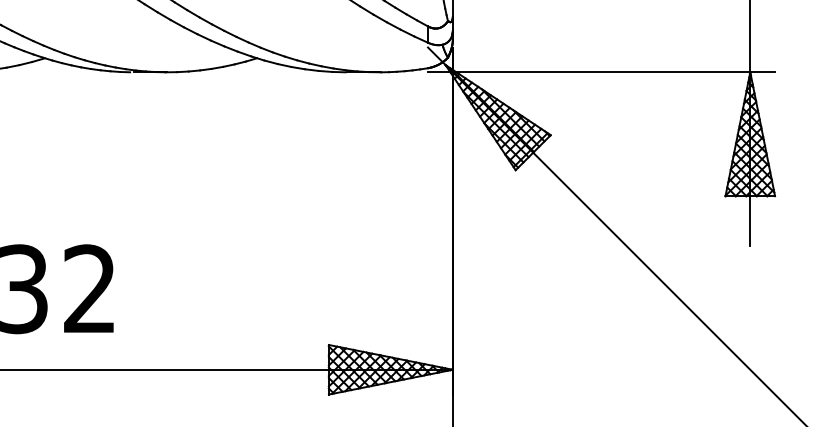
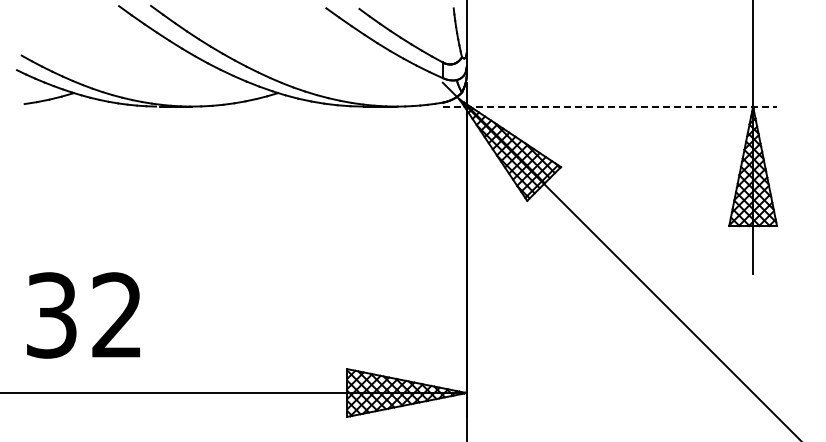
line: (602, 72) -> (610, 106), solid -> dashed

